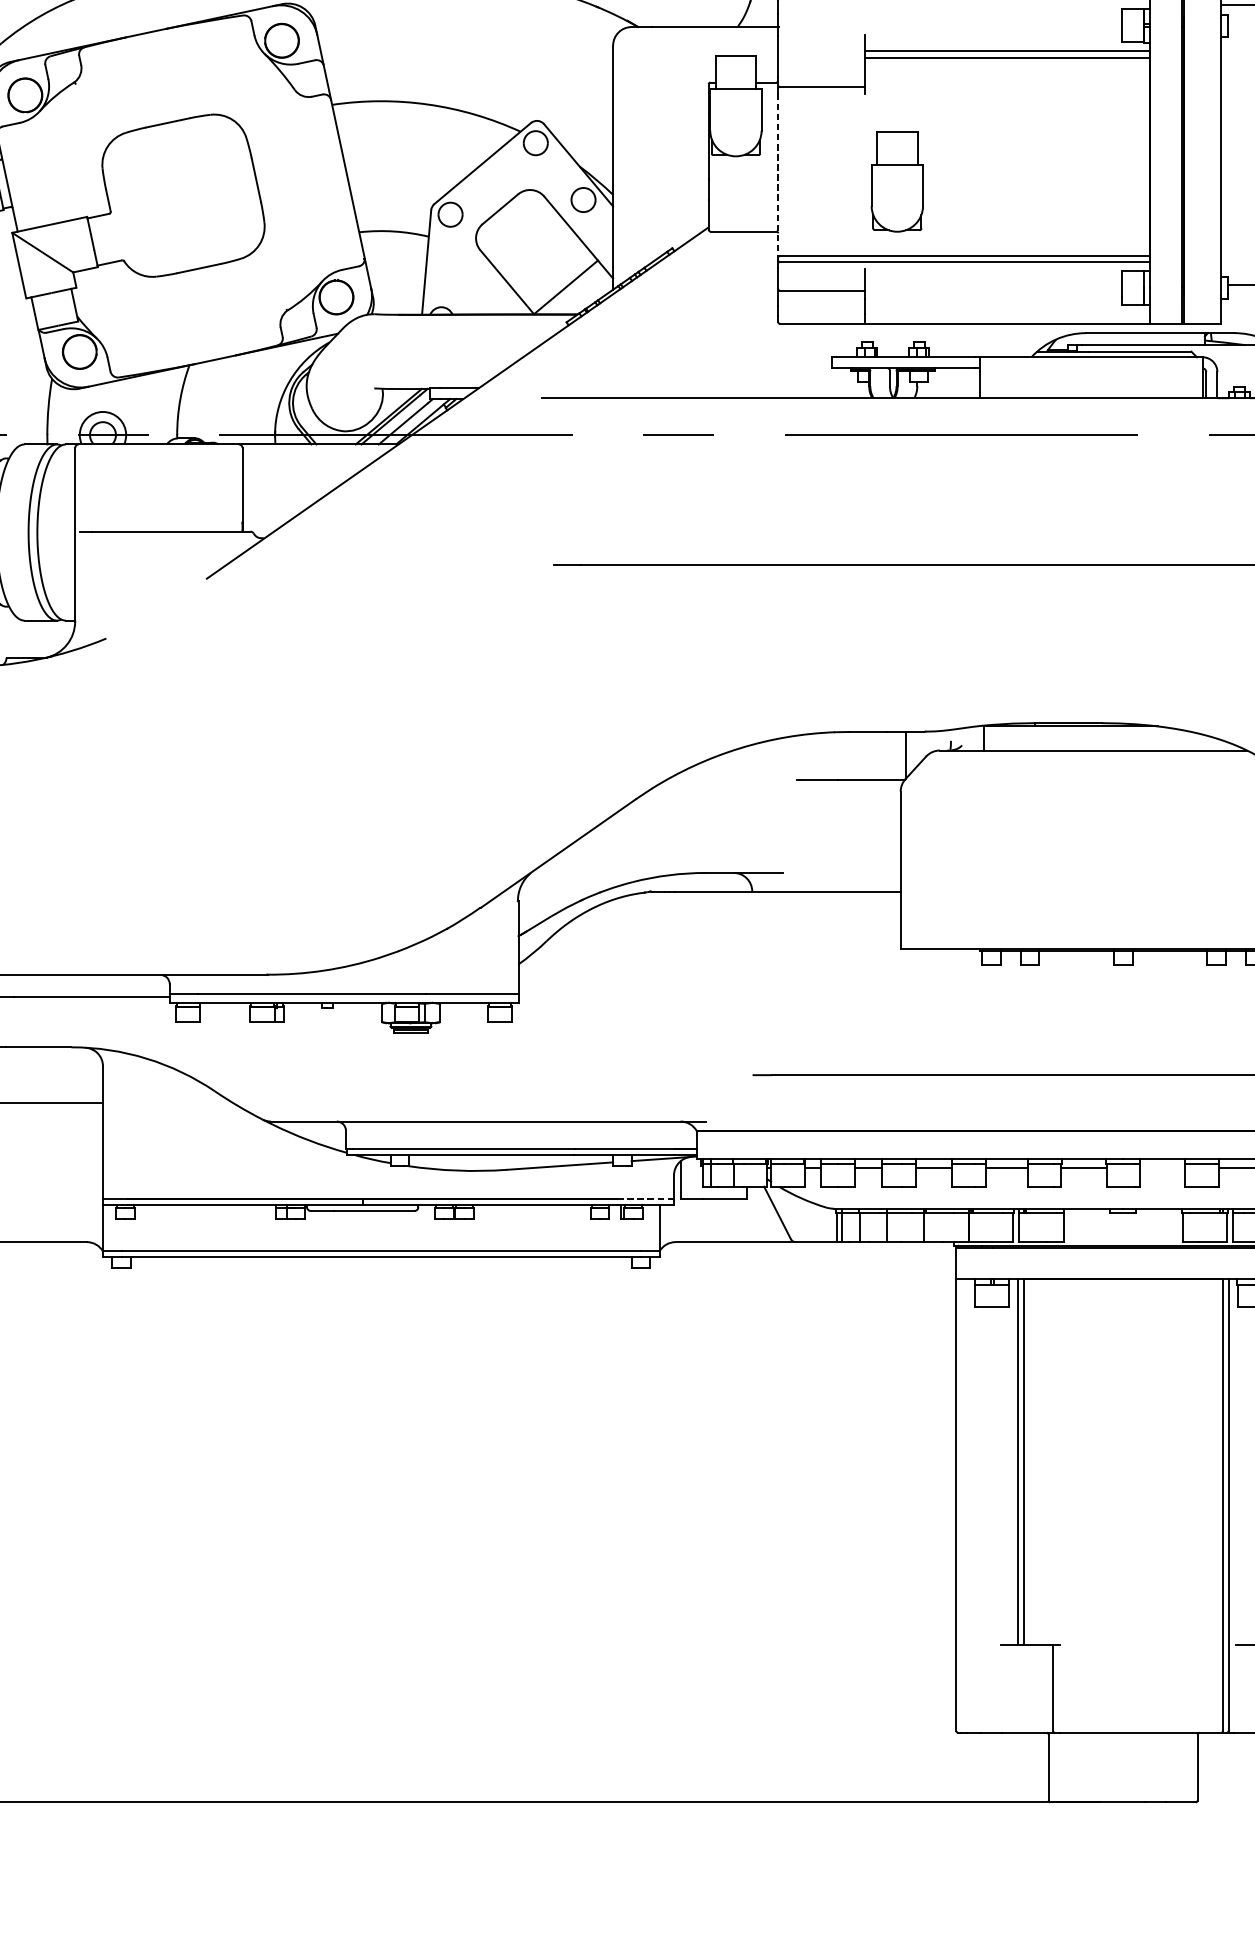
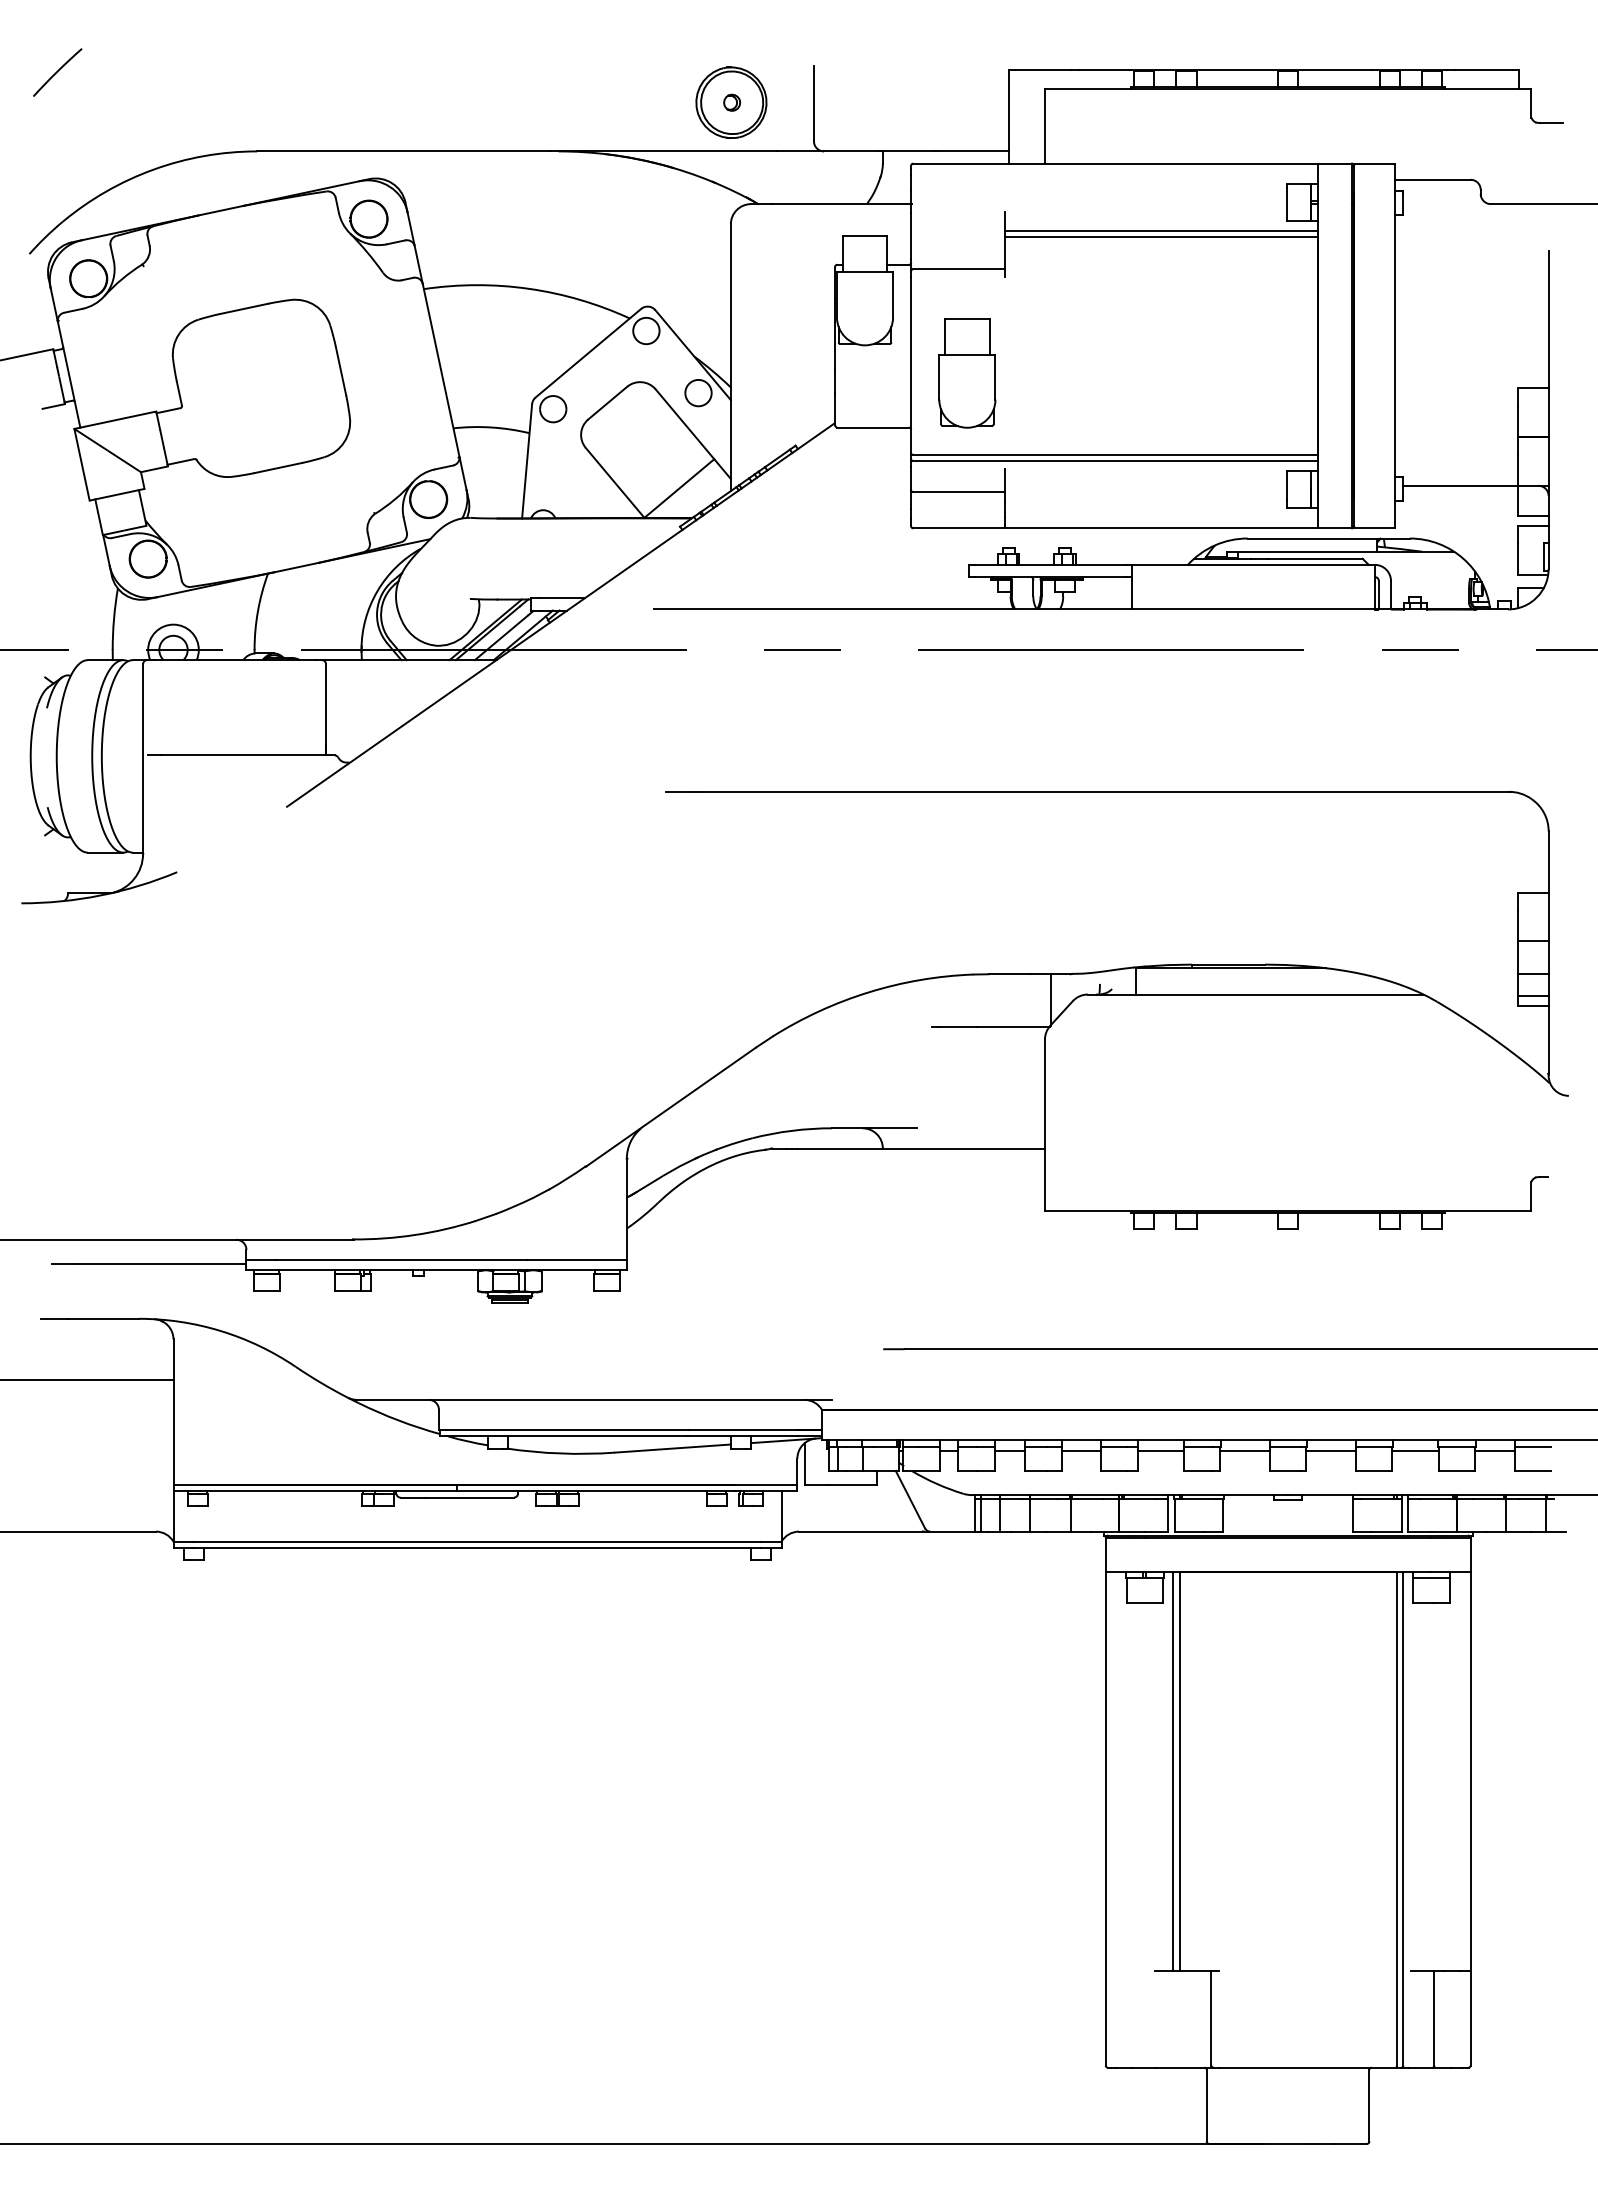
line: (778, 174) -> (911, 365), dashed -> solid
part: (897, 182) -> (967, 373), moved
line: (1161, 1167) -> (1330, 1450), added
line: (644, 1199) -> (765, 1485), dashed -> solid

